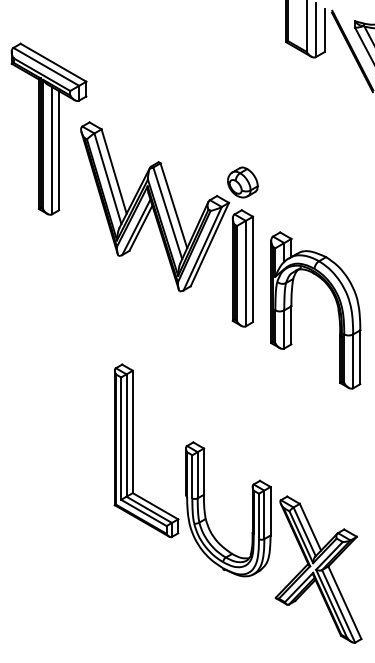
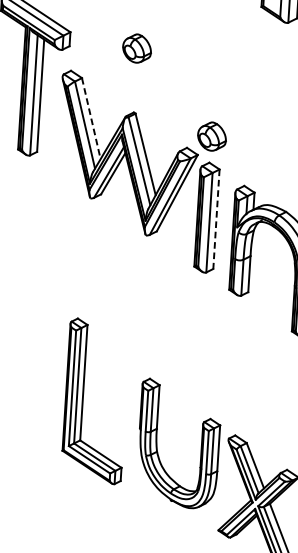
part: (157, 94) -> (136, 48), added
line: (114, 172) -> (91, 119), solid -> dashed
line: (252, 269) -> (216, 219), solid -> dashed
part: (133, 450) -> (83, 400), moved

